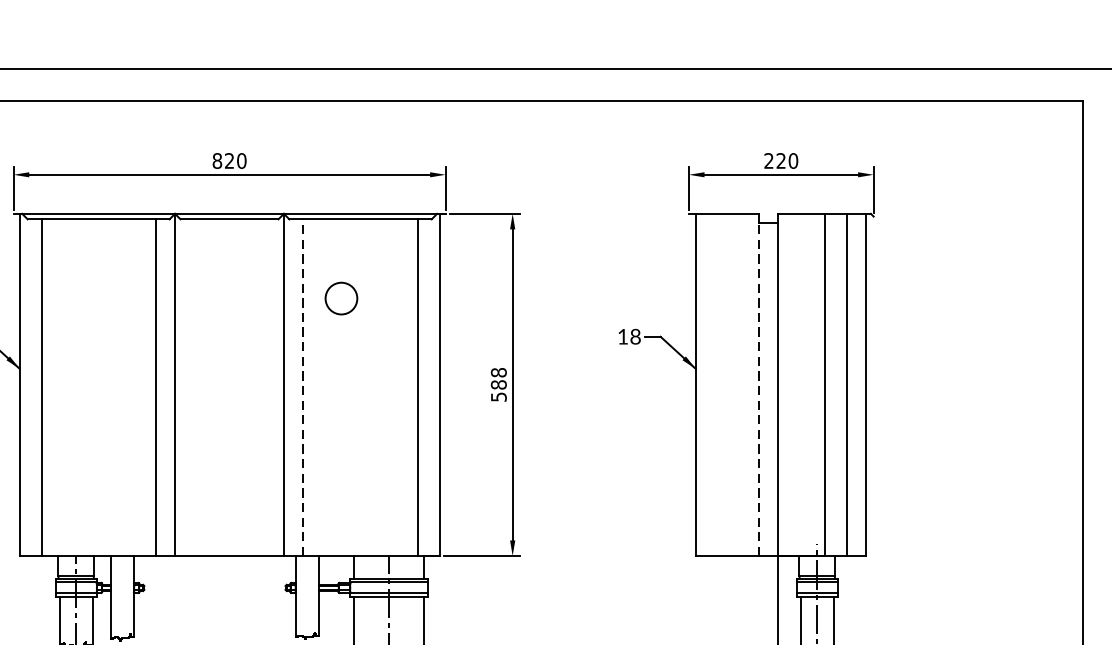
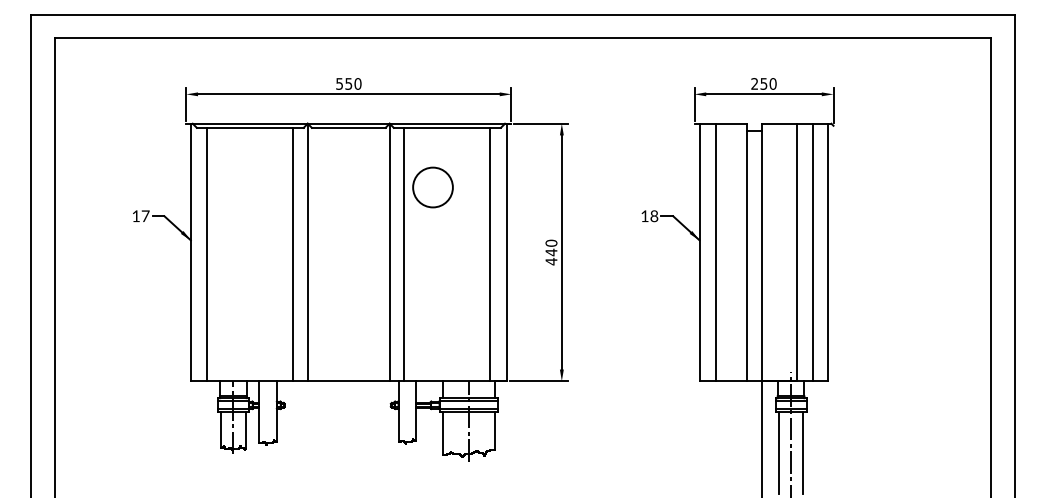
text: (223, 160) -> (344, 83), 820 -> 550
text: (780, 160) -> (763, 83), 220 -> 250
circle: (340, 298) -> (432, 187), size x1.67
text: (498, 384) -> (551, 252), 588 -> 440
line: (718, 384) -> (716, 252), added
line: (303, 387) -> (404, 254), dashed -> solid
line: (759, 388) -> (747, 255), dashed -> solid

